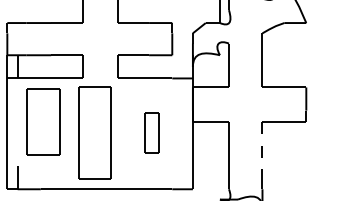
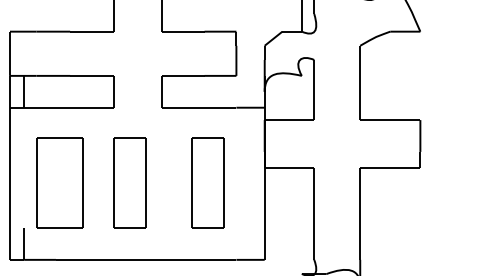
part: (43, 121) -> (59, 181), moved
part: (94, 132) -> (129, 181), size x0.71
part: (151, 132) -> (207, 181), size x1.67
line: (262, 149) -> (360, 205), dashed -> solid

